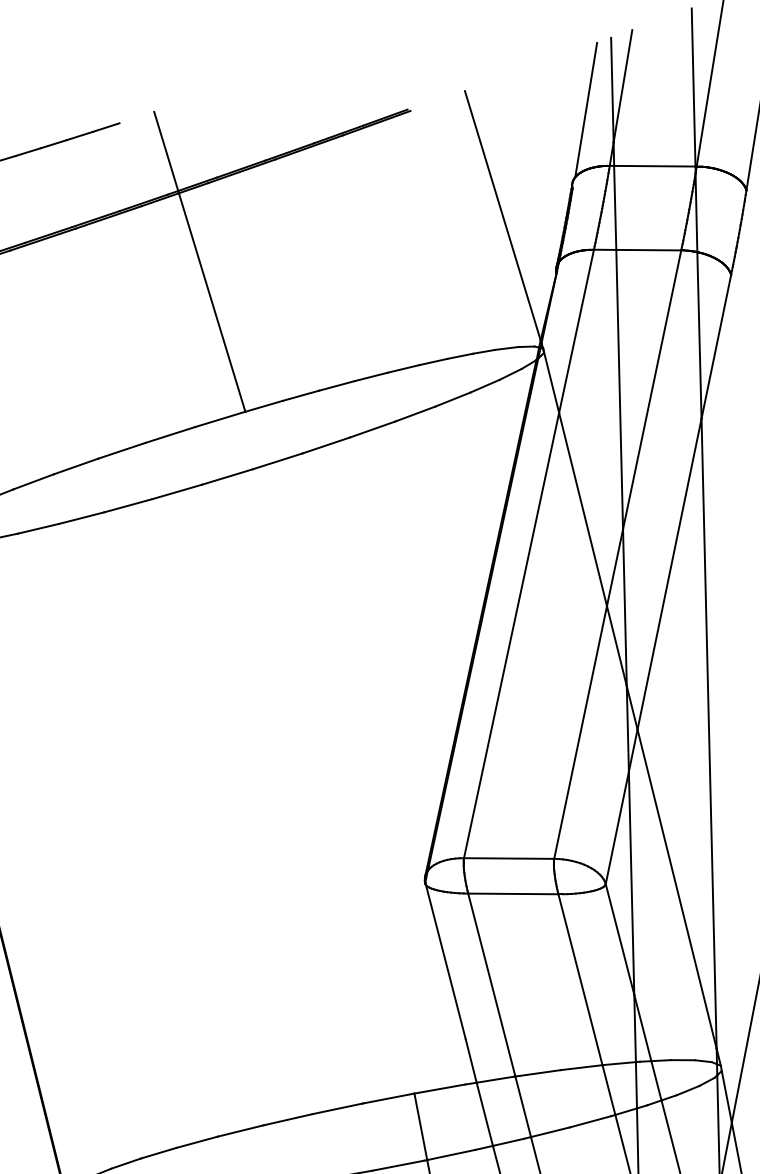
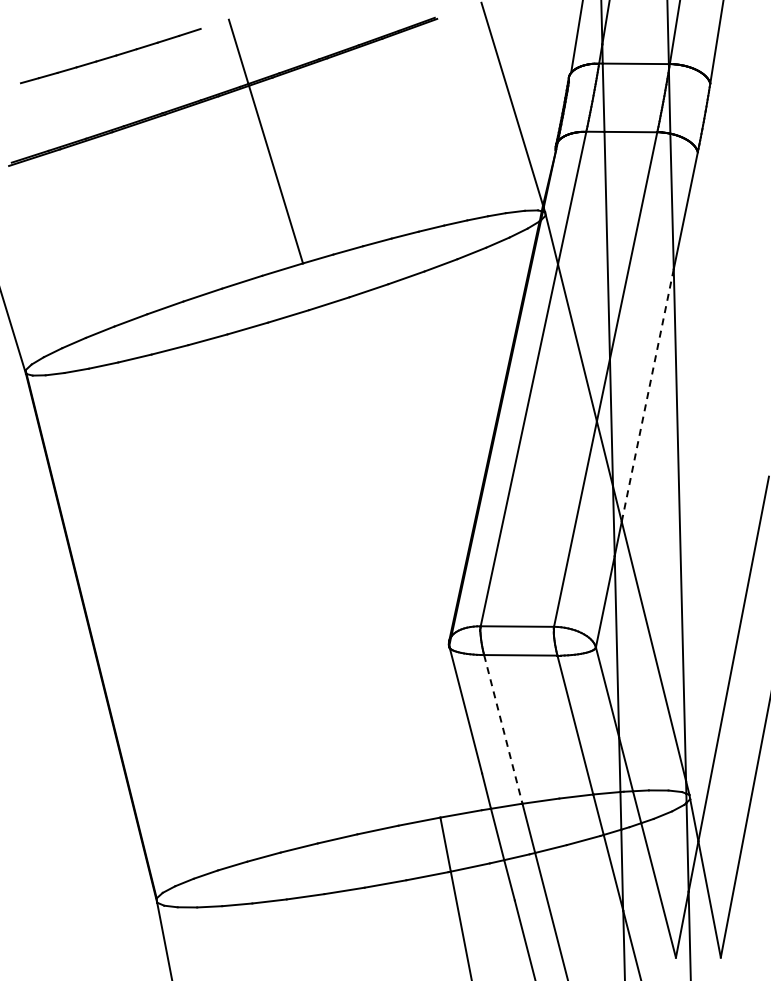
line: (669, 574) -> (647, 395), solid -> dashed
line: (492, 985) -> (503, 729), solid -> dashed

